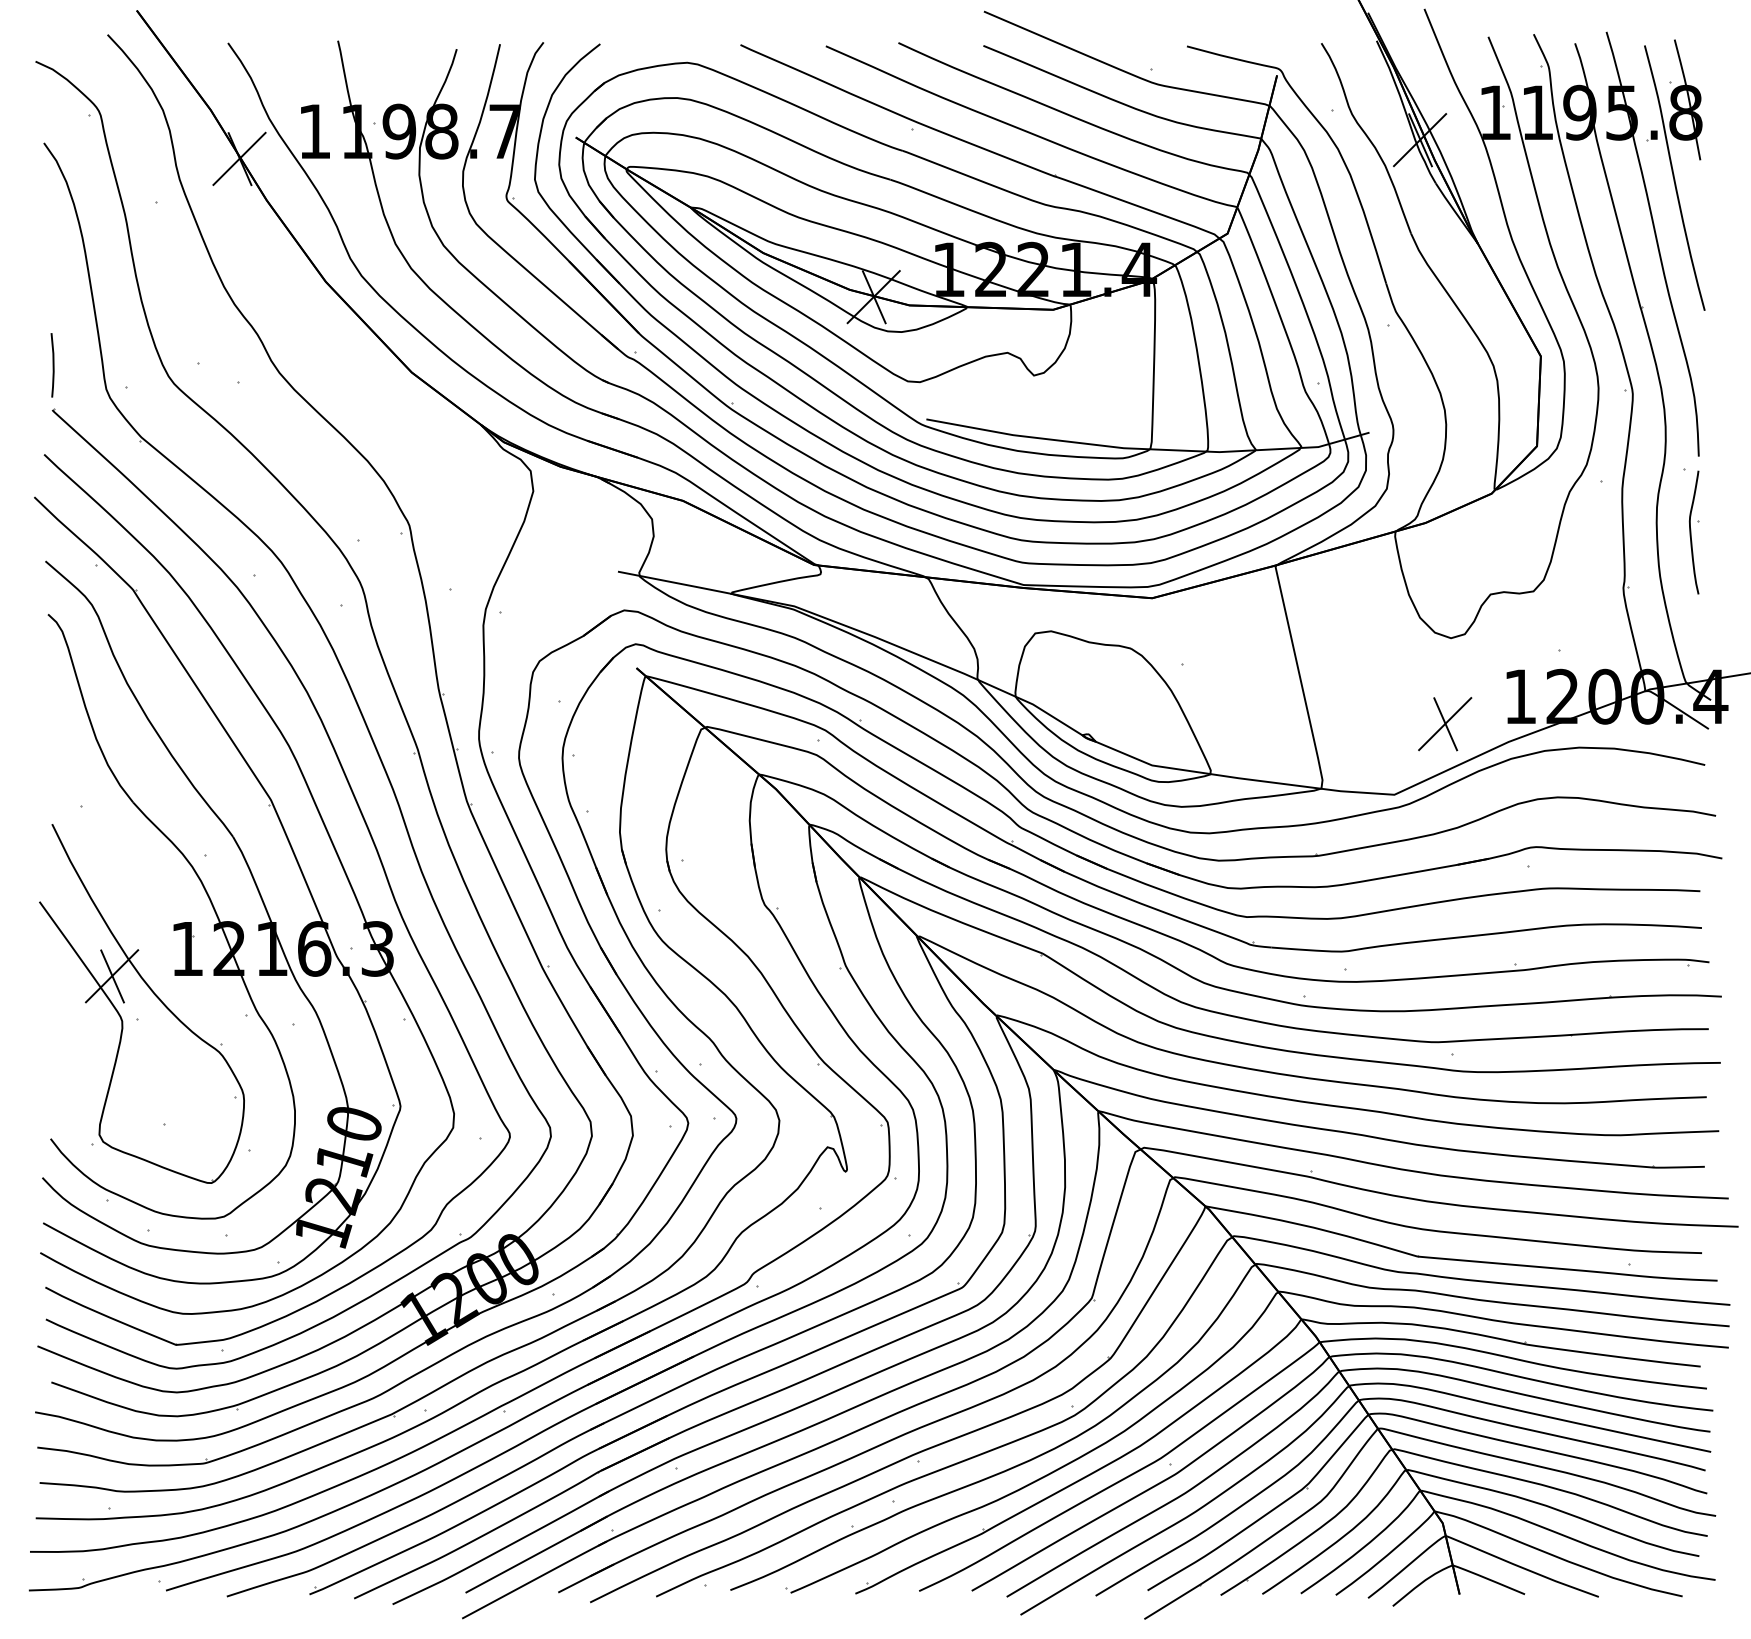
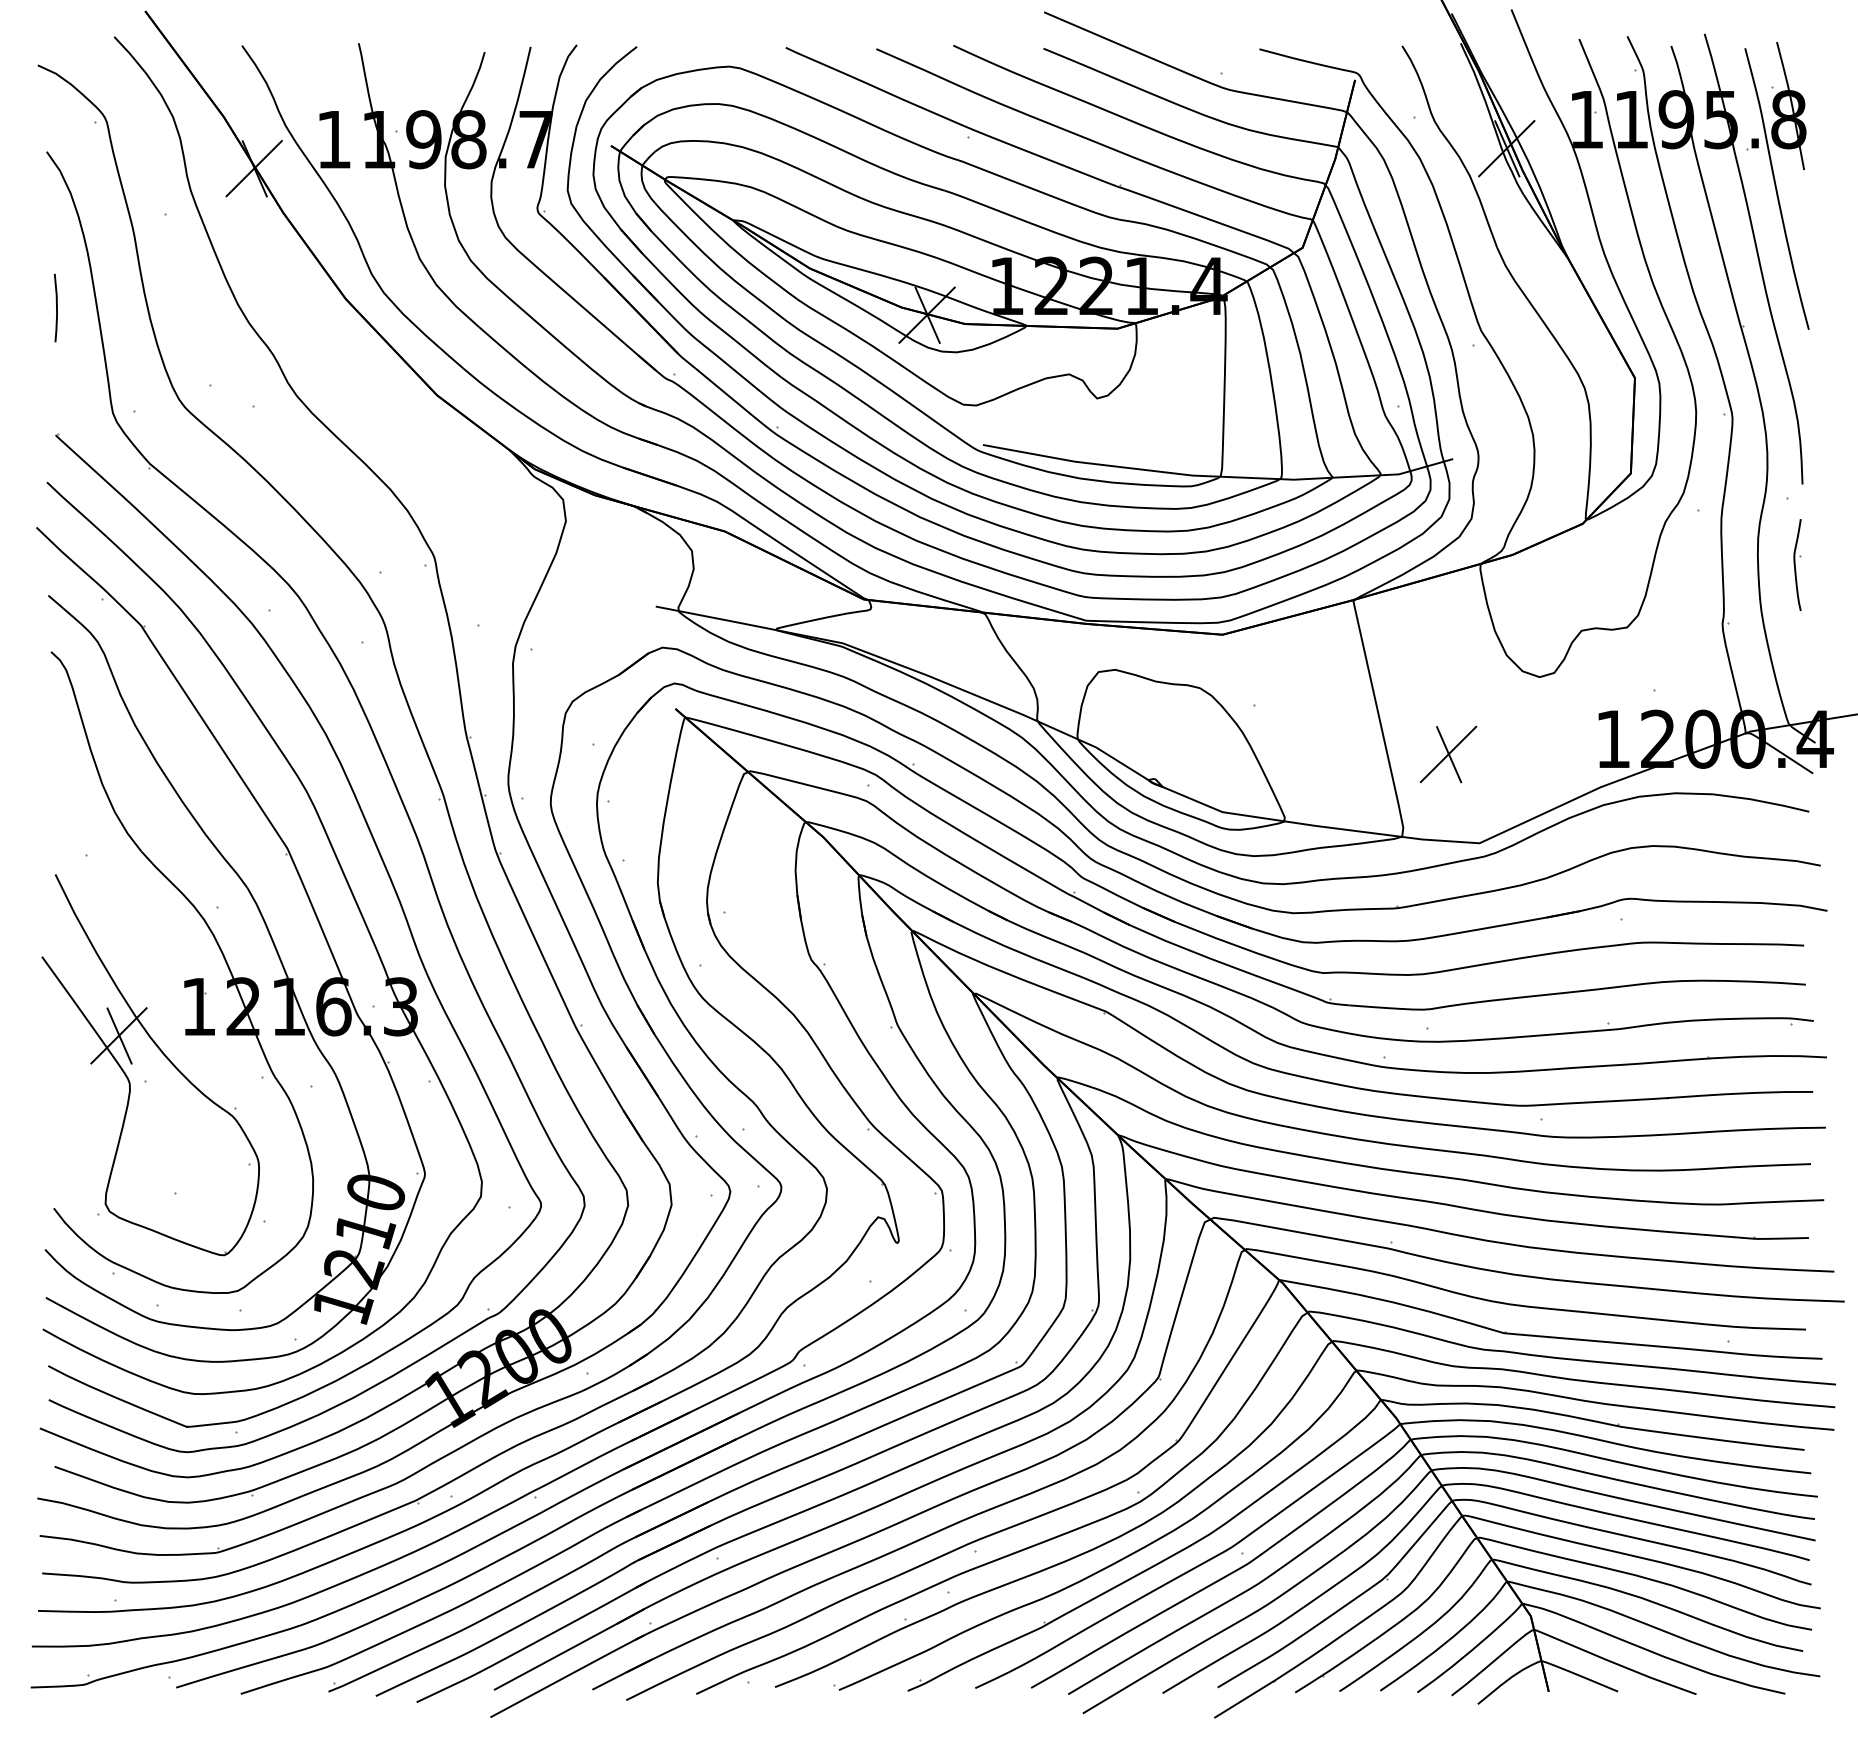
line: (52, 365) -> (55, 308), moved
part: (1693, 532) -> (1796, 564), size x0.7
part: (1445, 724) -> (1448, 754), moved

